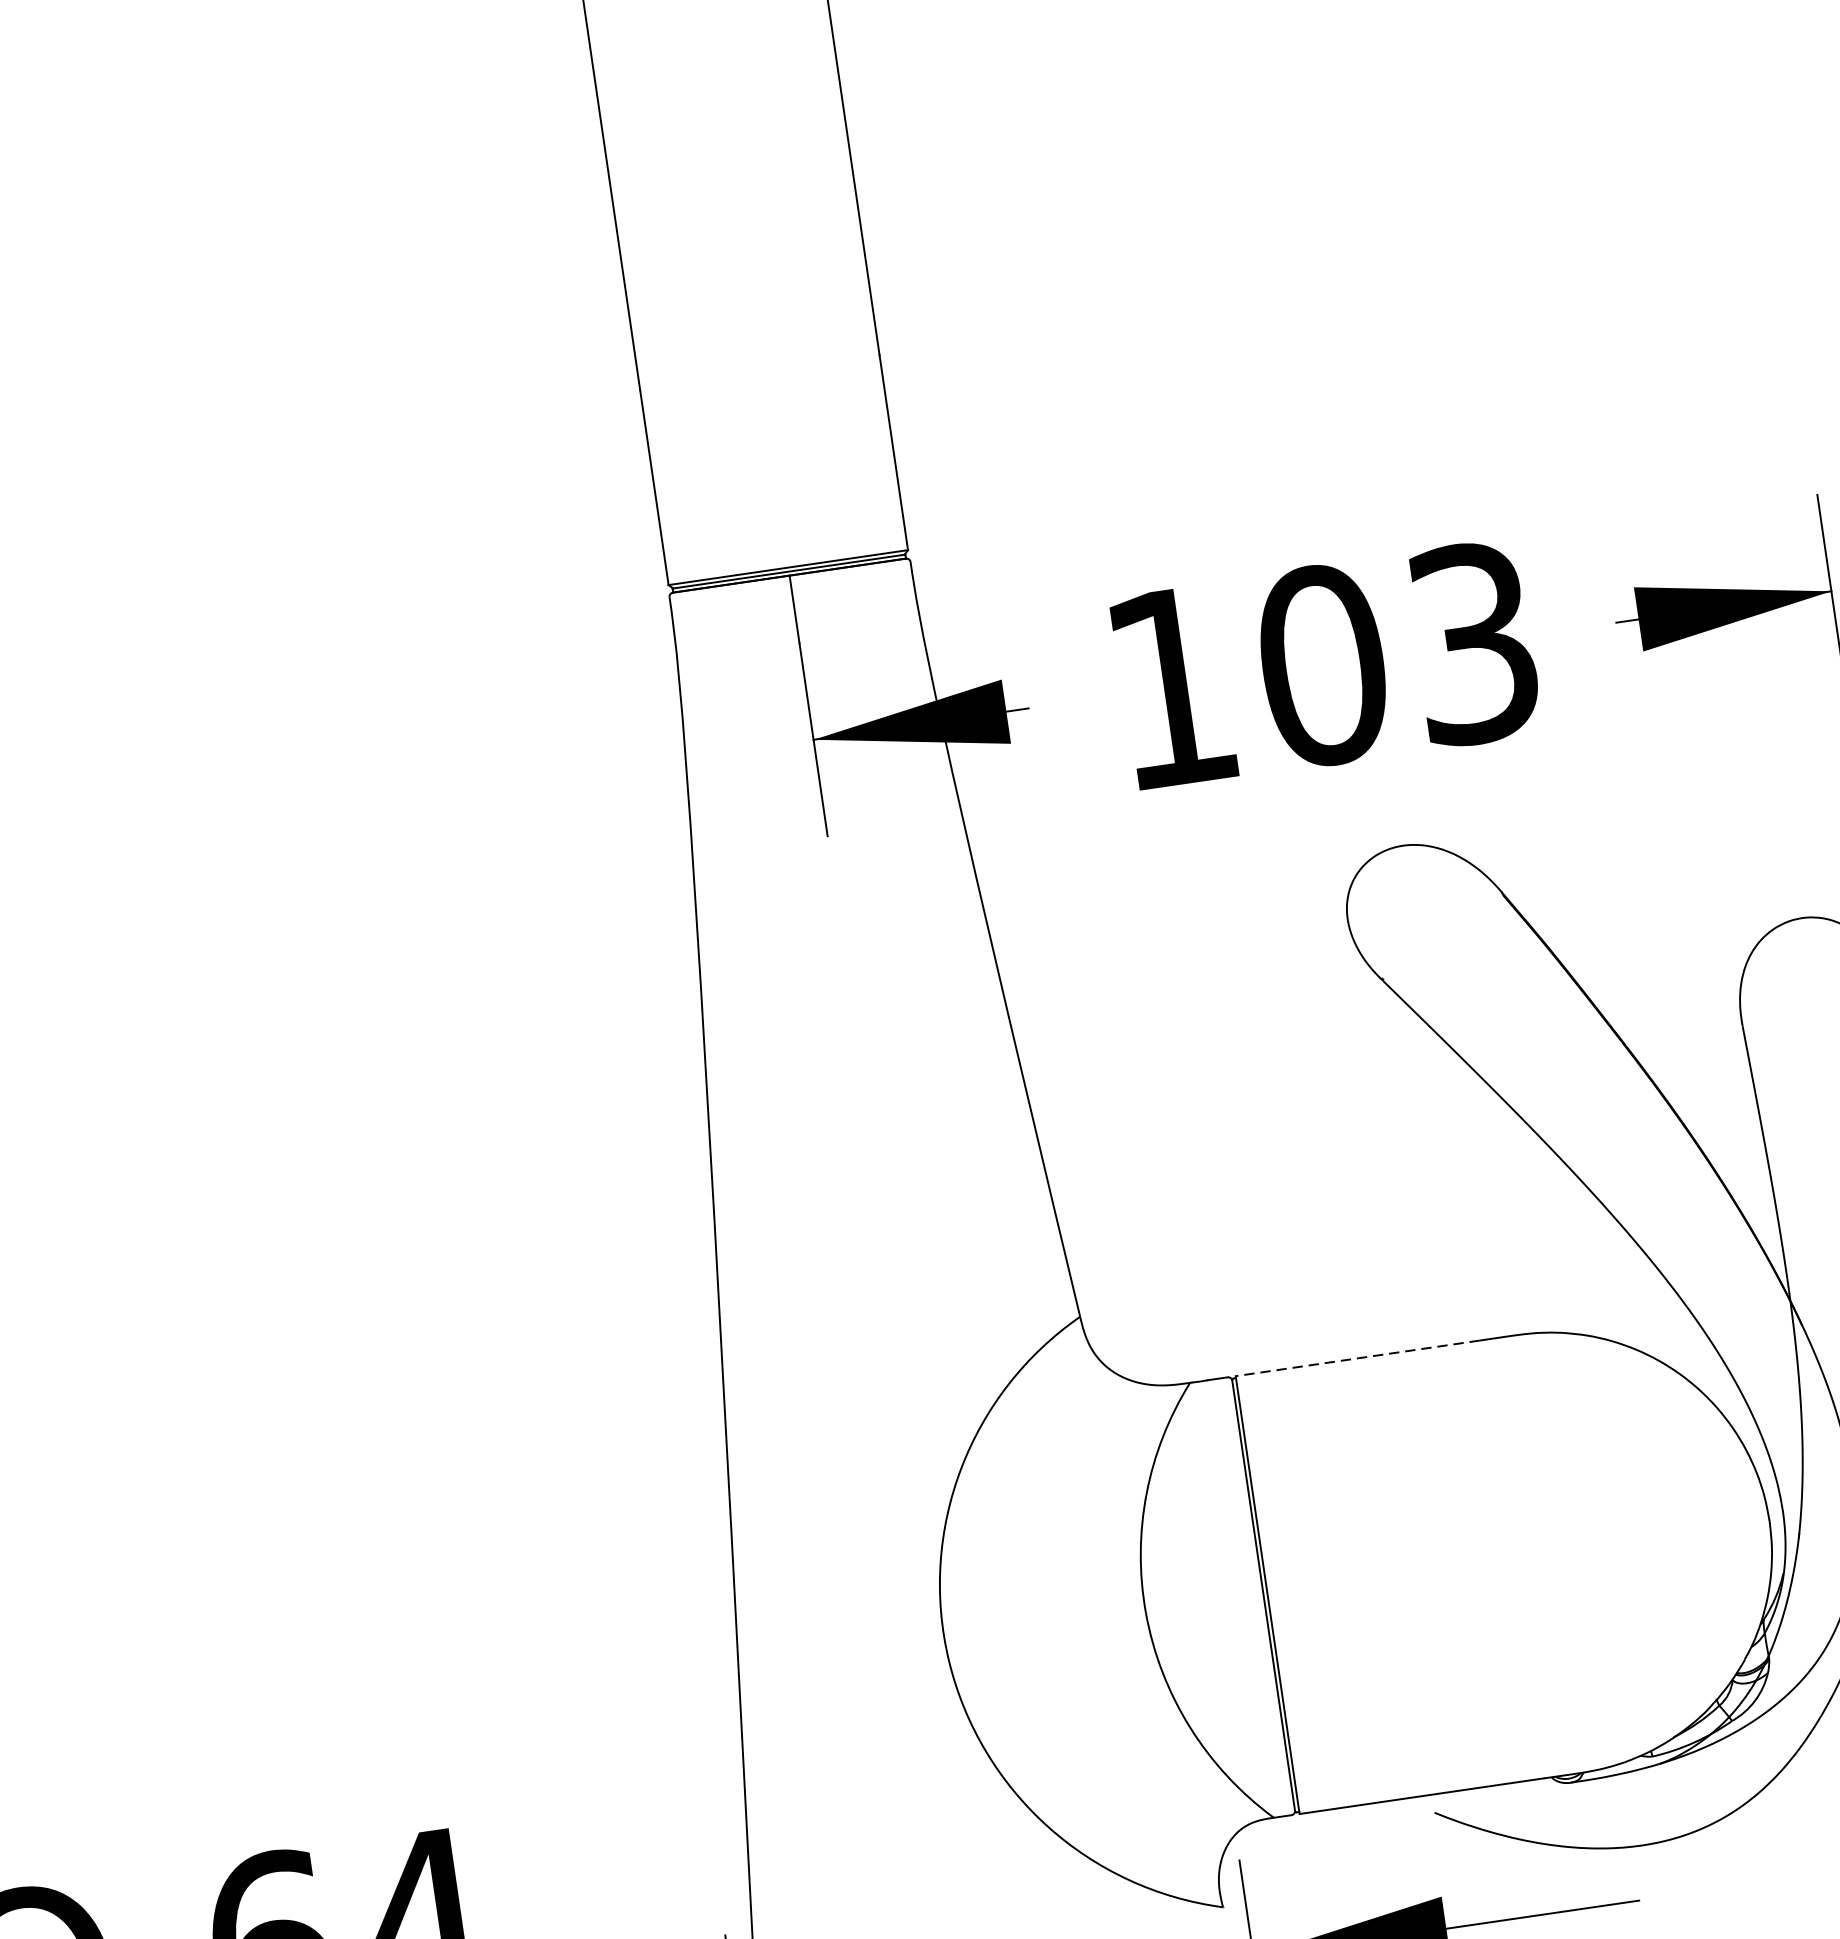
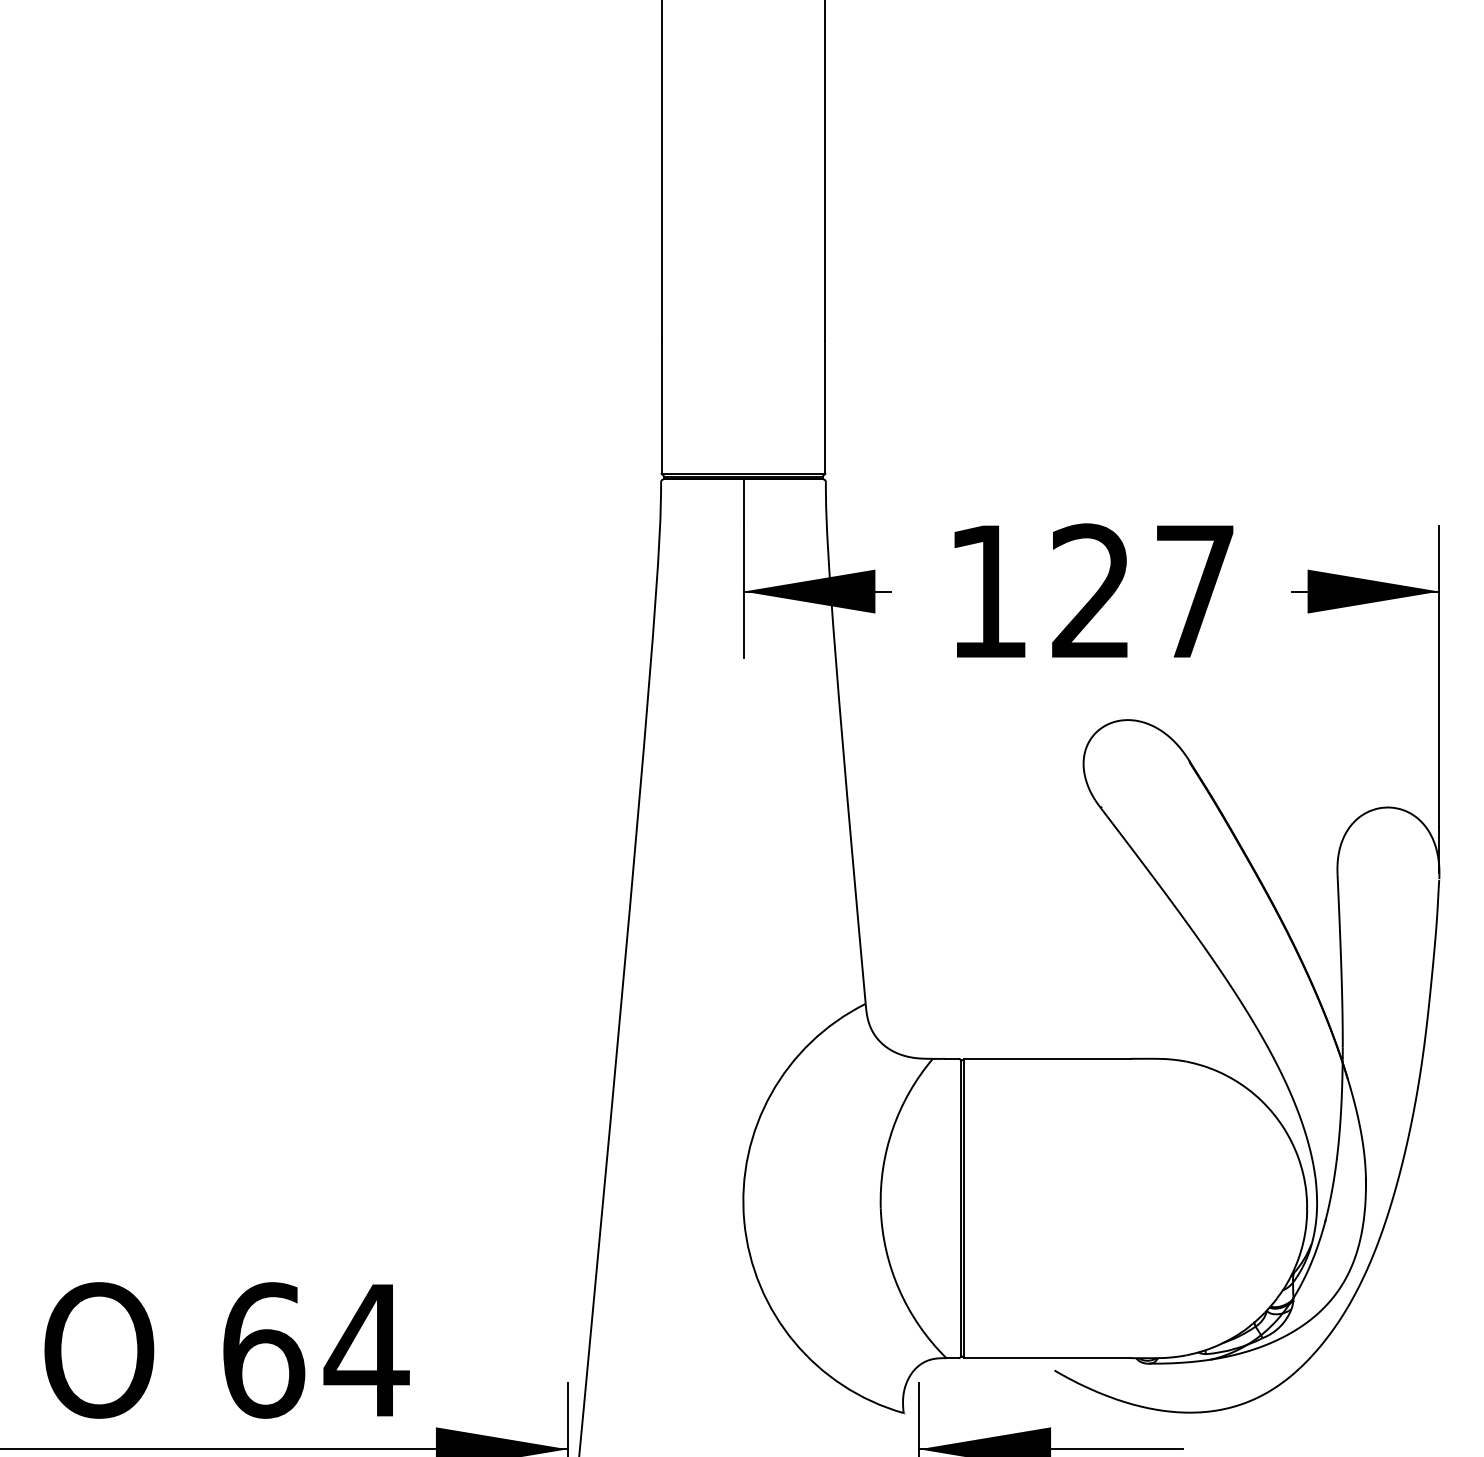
text: (1397, 654) -> (1142, 591), 103 -> 127
line: (1357, 1357) -> (1047, 1058), dashed -> solid

